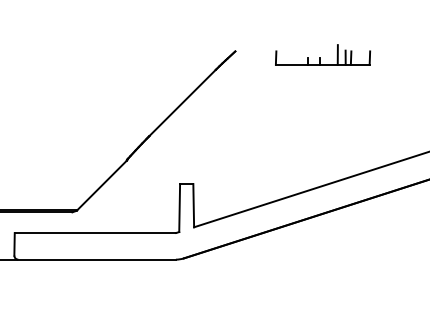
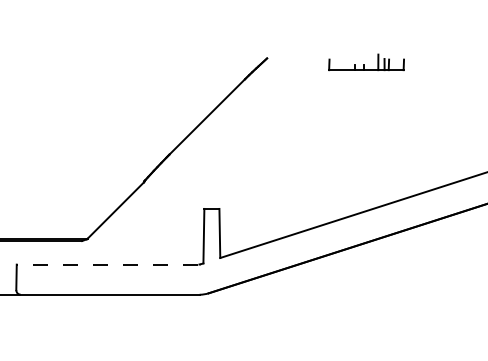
part: (322, 54) -> (366, 61), size x0.7
line: (94, 233) -> (107, 265), solid -> dashed

